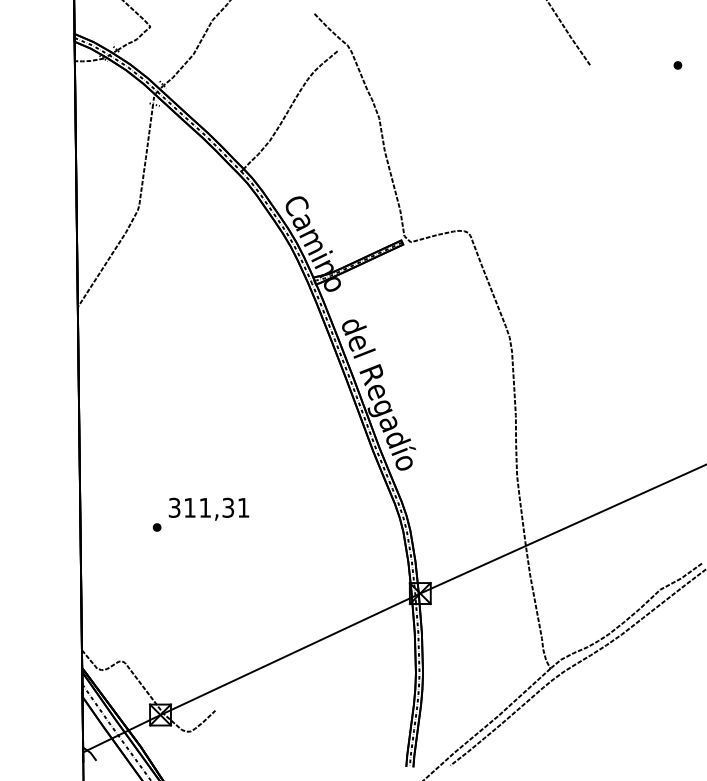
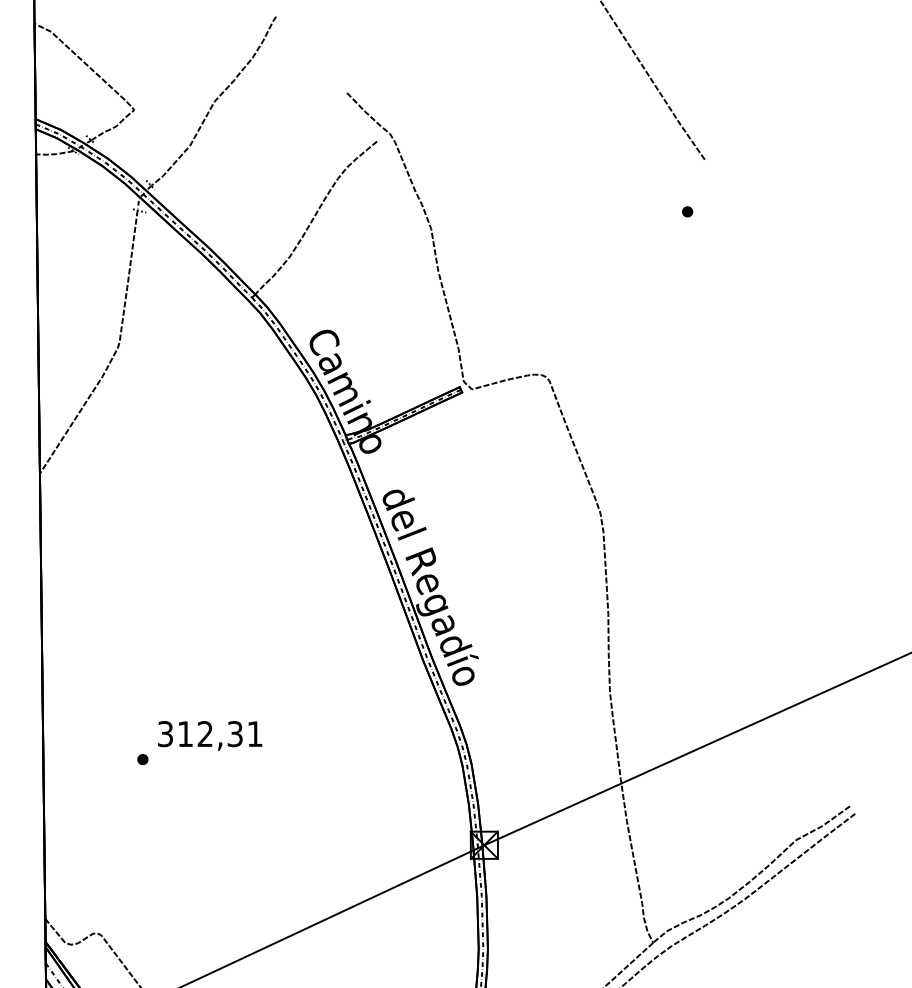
part: (677, 65) -> (687, 211), moved
text: (204, 507) -> (204, 733), 311,31 -> 312,31

